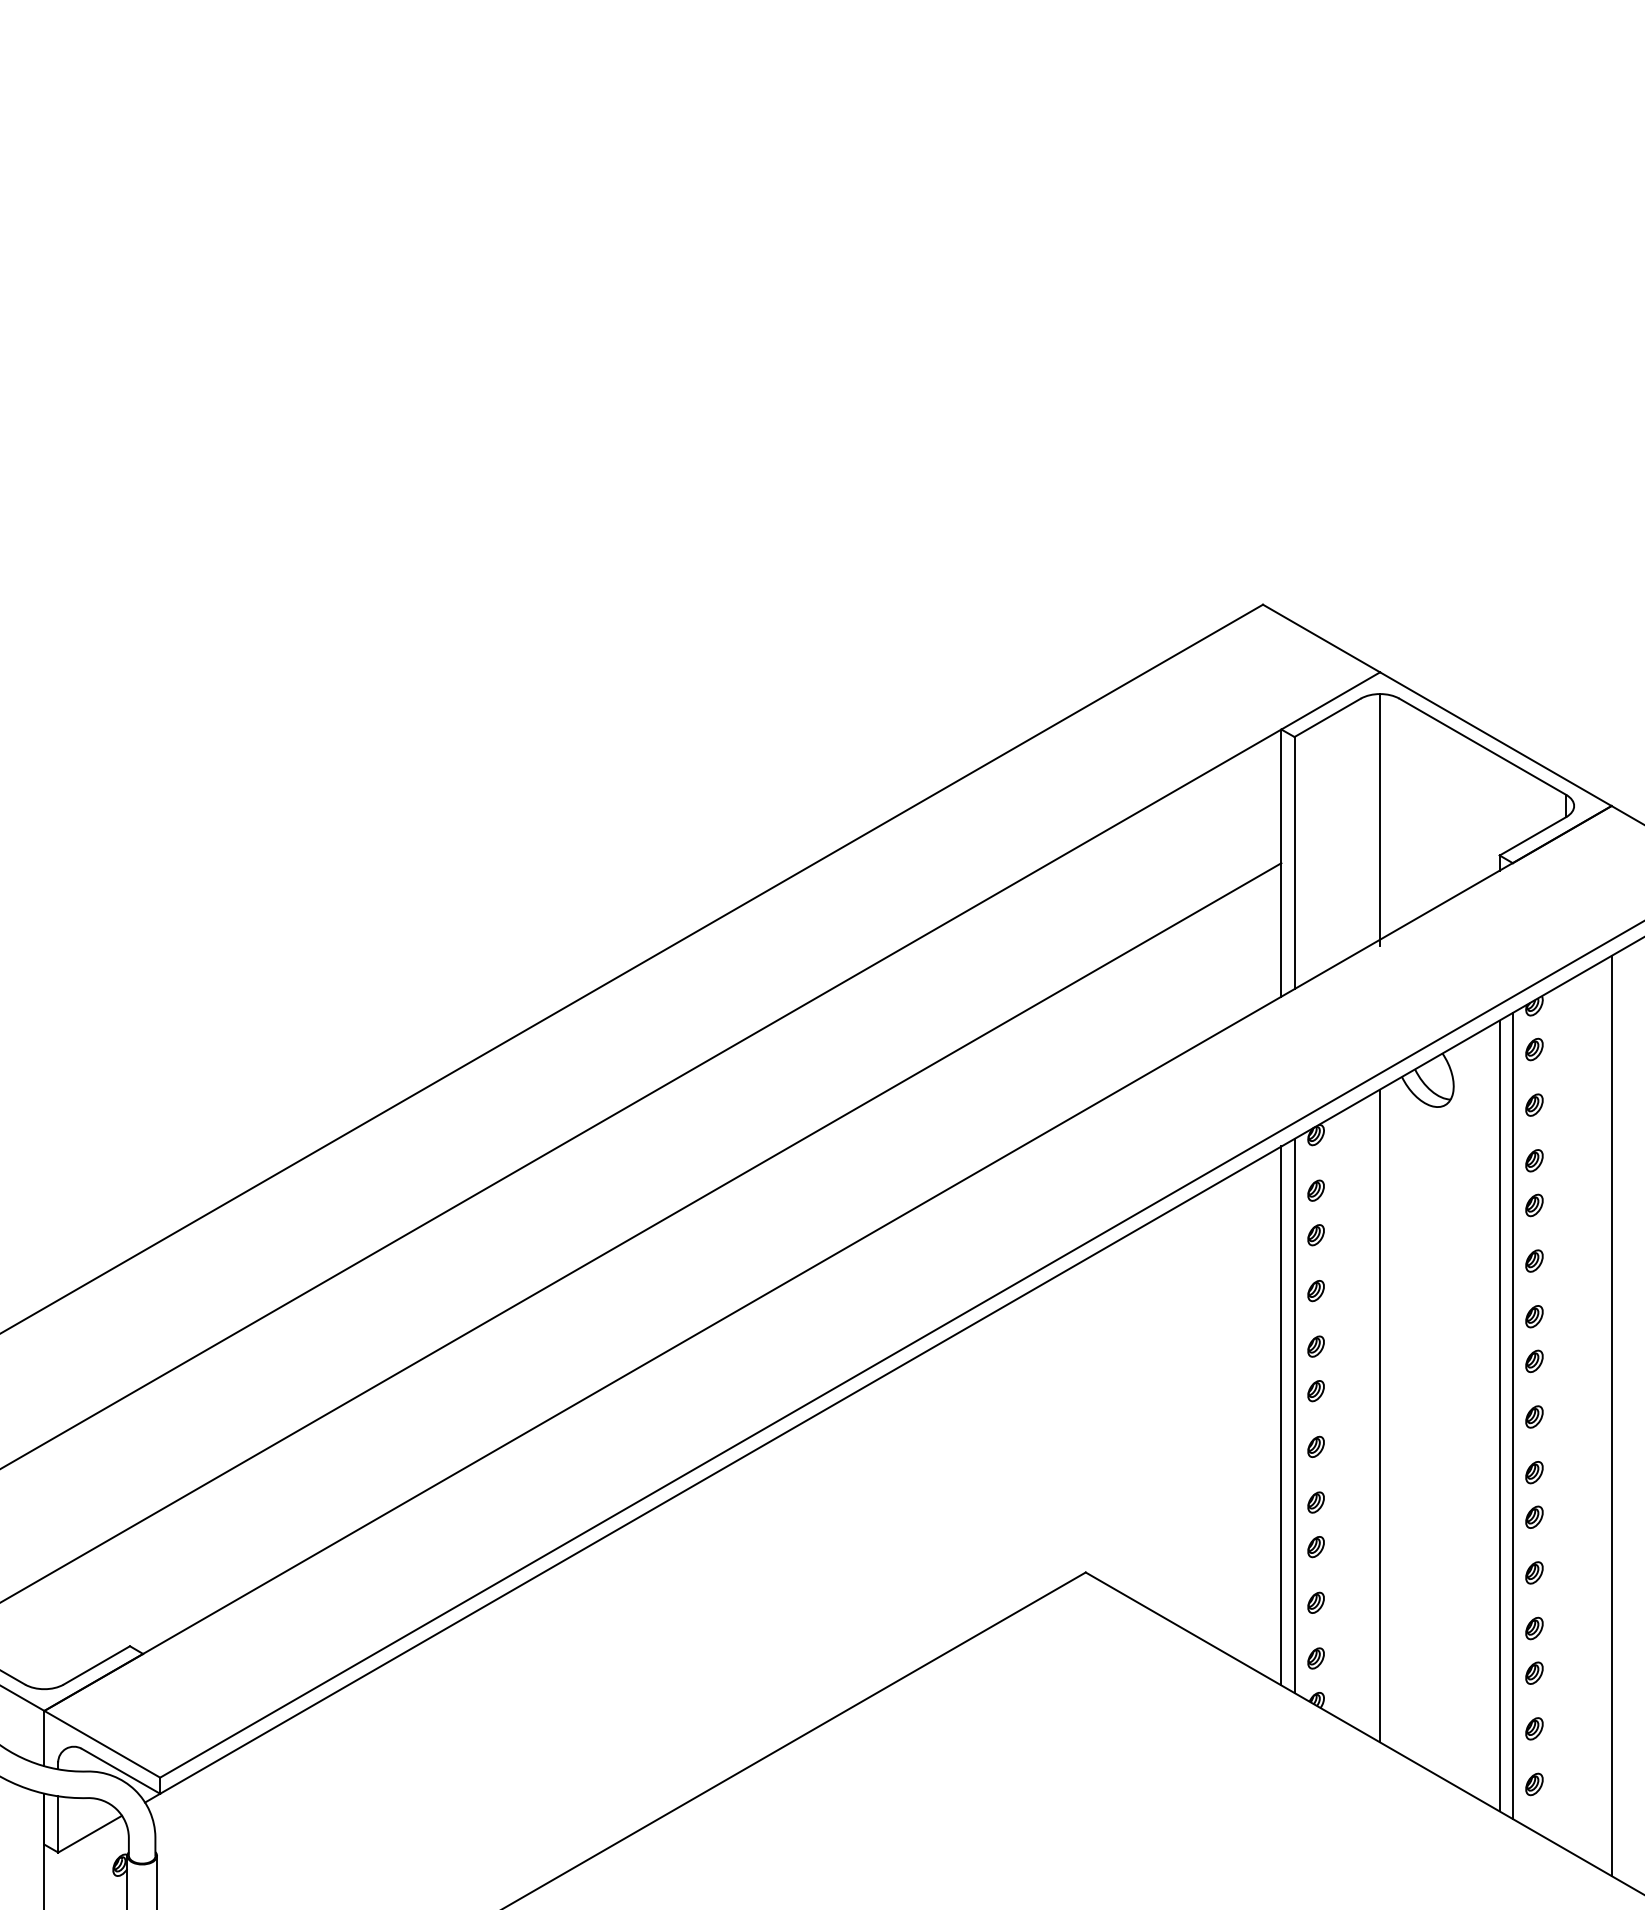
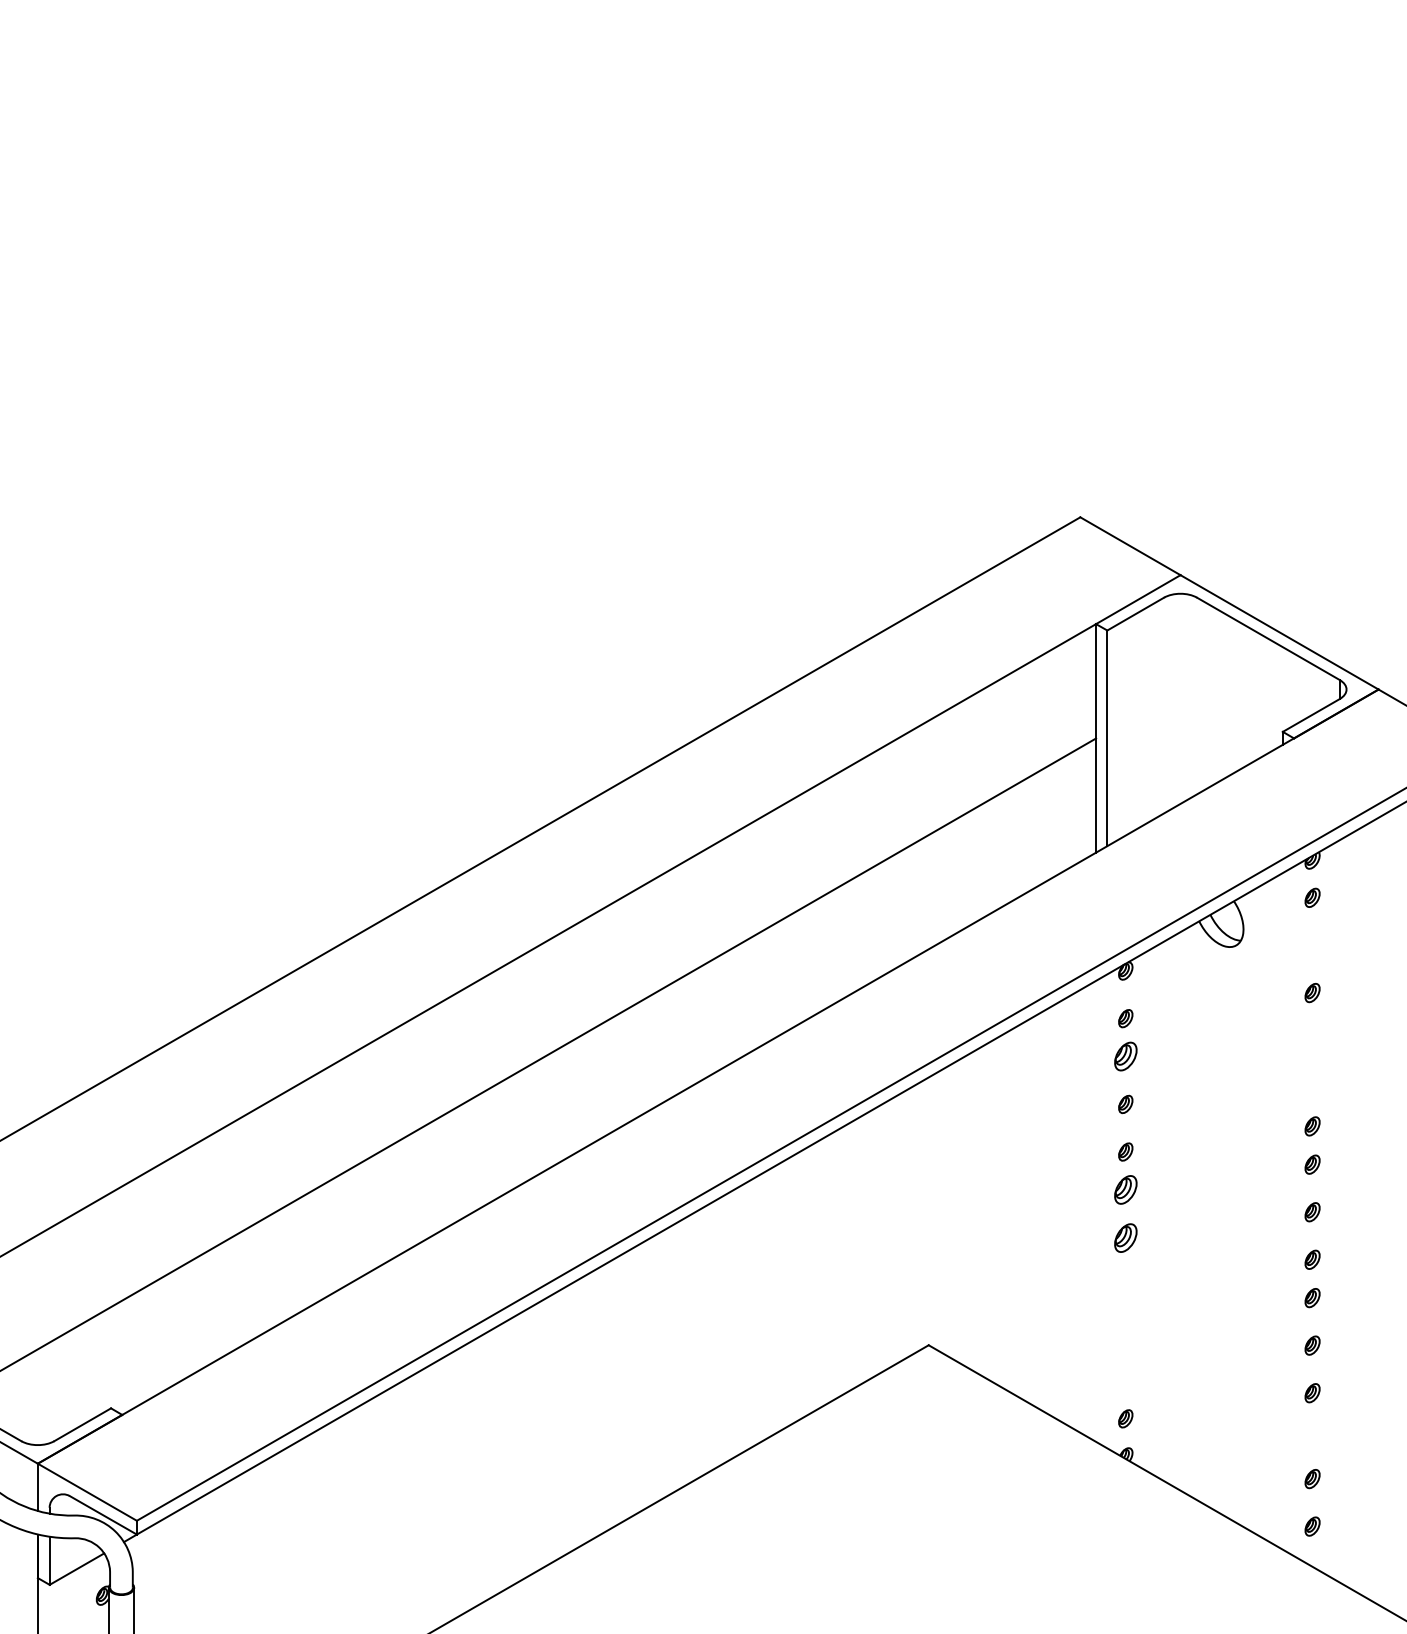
line: (1380, 820) -> (1180, 701), removed
part: (1534, 1104) -> (1312, 944), removed
part: (1534, 1205) -> (1312, 1031), removed
part: (1315, 1235) -> (1125, 1056), size x1.6
part: (1534, 1260) -> (1312, 1078), removed
part: (1315, 1391) -> (1125, 1190), size x1.6
line: (1281, 1415) -> (1096, 1210), removed
line: (1294, 1415) -> (1107, 1210), removed
line: (1380, 1415) -> (1180, 1210), removed
line: (1499, 1415) -> (1282, 1210), removed
line: (1512, 1415) -> (1293, 1210), removed
line: (1611, 1415) -> (1378, 1210), removed
part: (1315, 1446) -> (1125, 1237), size x1.6
part: (1315, 1502) -> (1125, 1285), removed
part: (1315, 1547) -> (1125, 1323), removed
part: (1315, 1602) -> (1125, 1370), removed
part: (1534, 1672) -> (1312, 1430), removed

